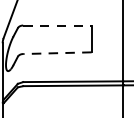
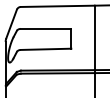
line: (57, 24) -> (46, 28), dashed -> solid
line: (56, 53) -> (45, 49), dashed -> solid

